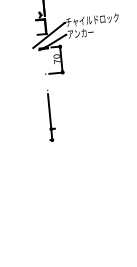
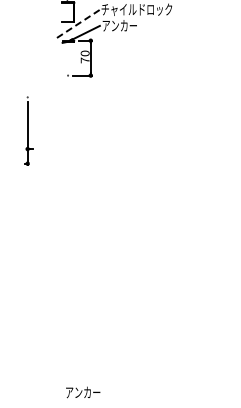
line: (49, 35) -> (77, 24), solid -> dashed
part: (50, 115) -> (28, 130), moved

